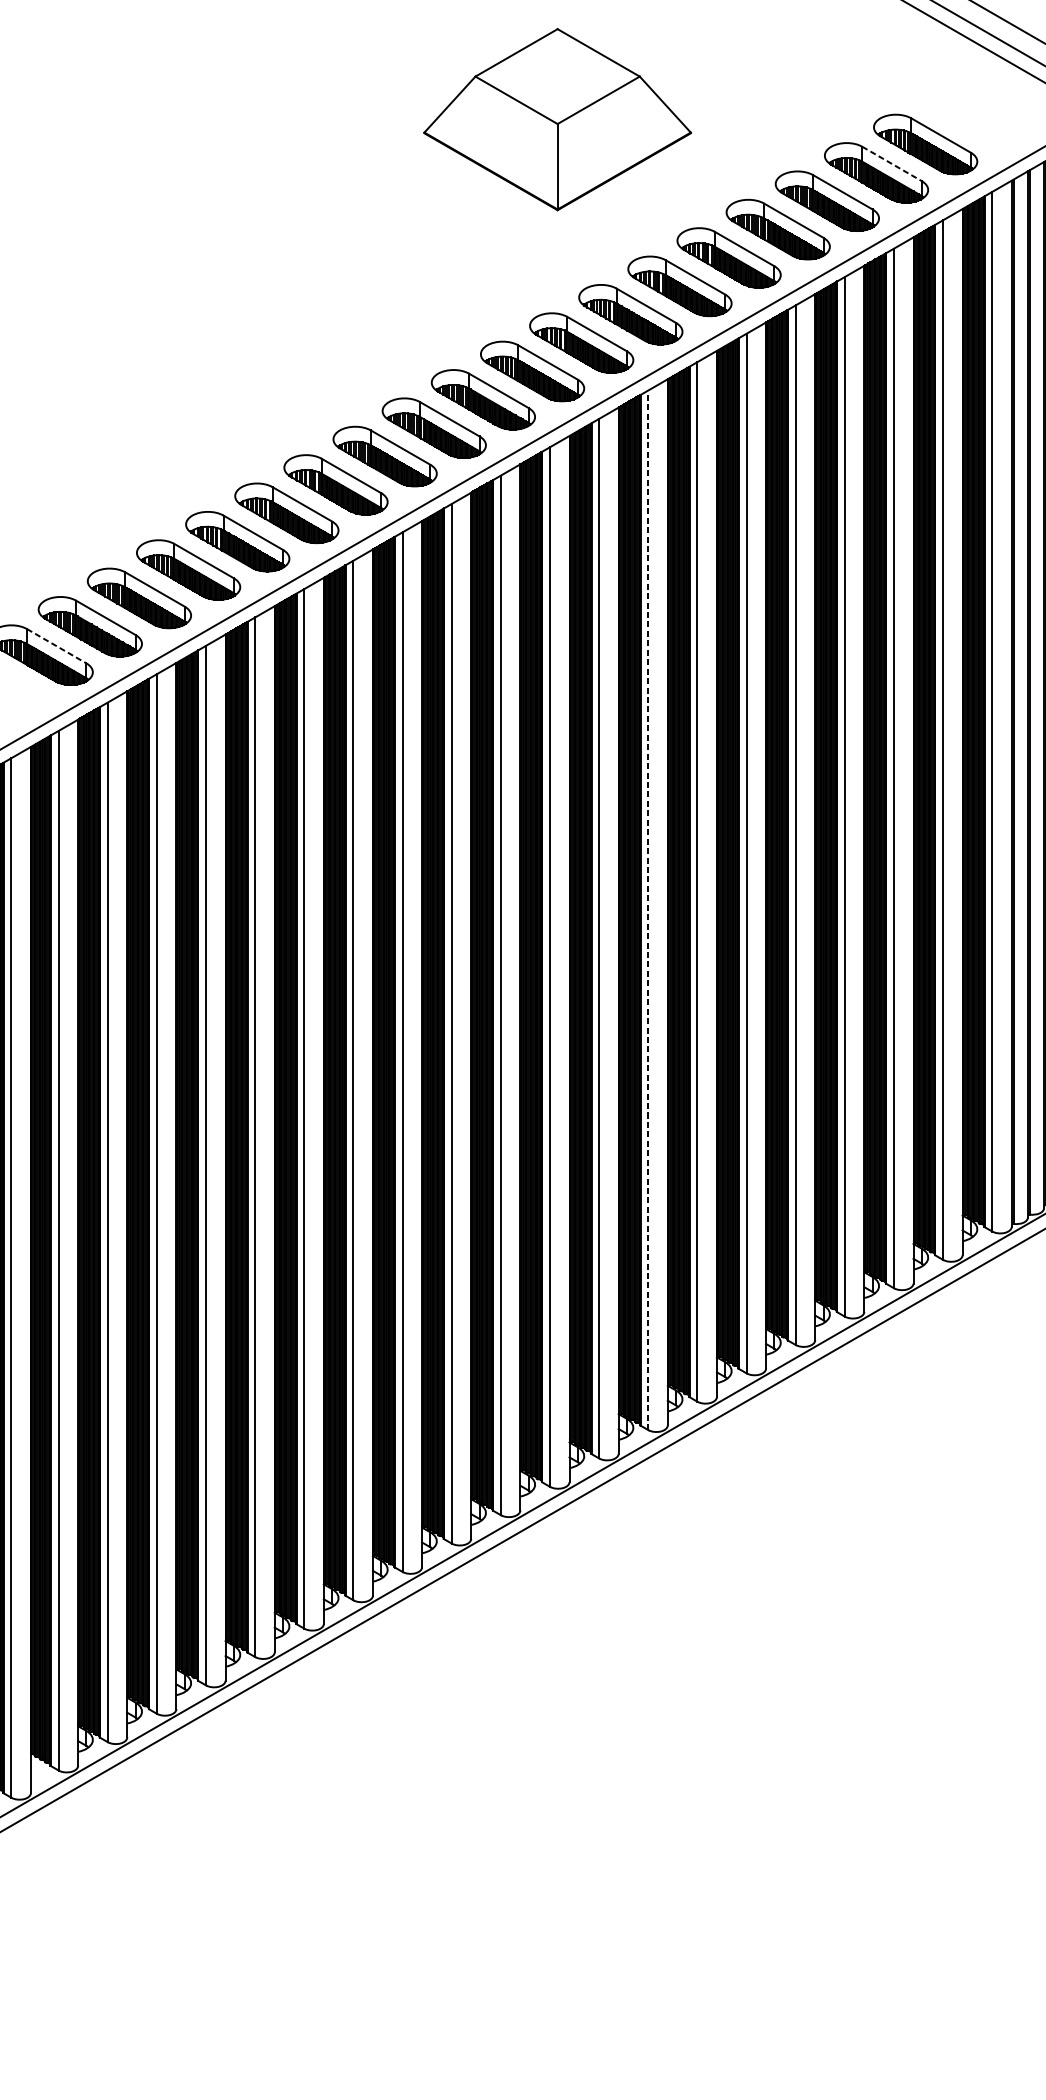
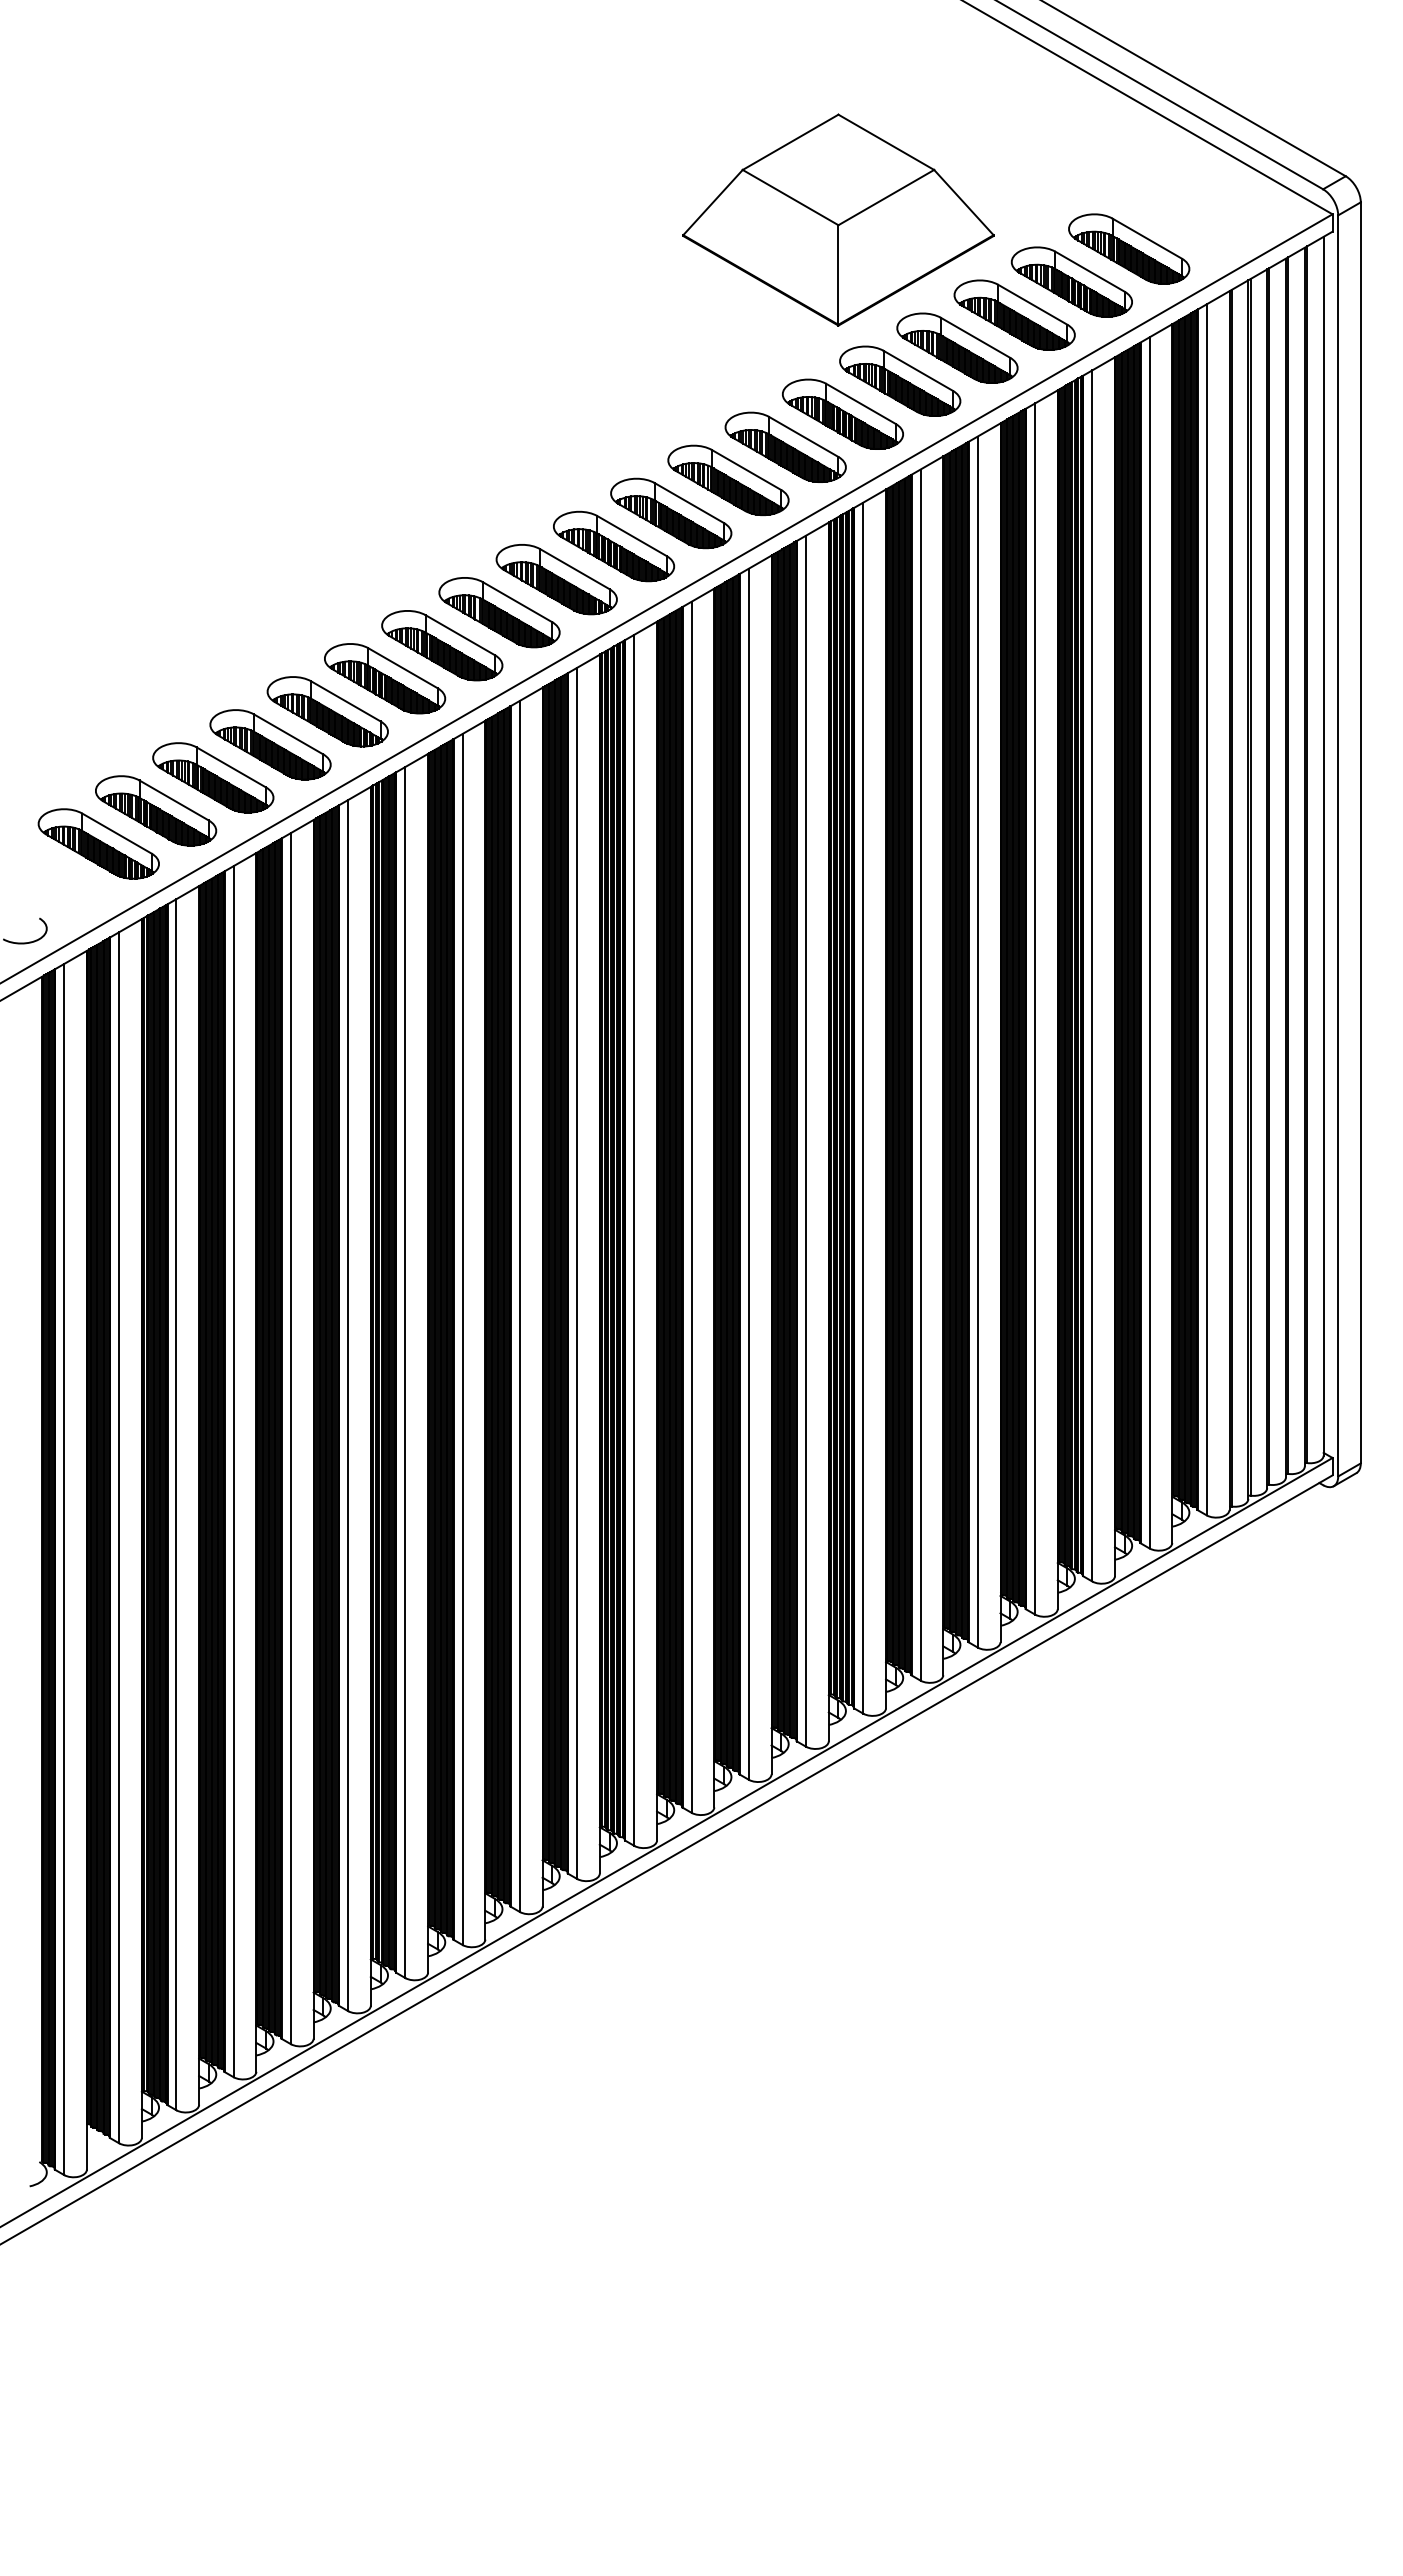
part: (557, 119) -> (838, 219), moved
line: (892, 163) -> (1090, 271), dashed -> solid
line: (57, 646) -> (117, 833), dashed -> solid
line: (648, 910) -> (806, 1141), dashed -> solid

